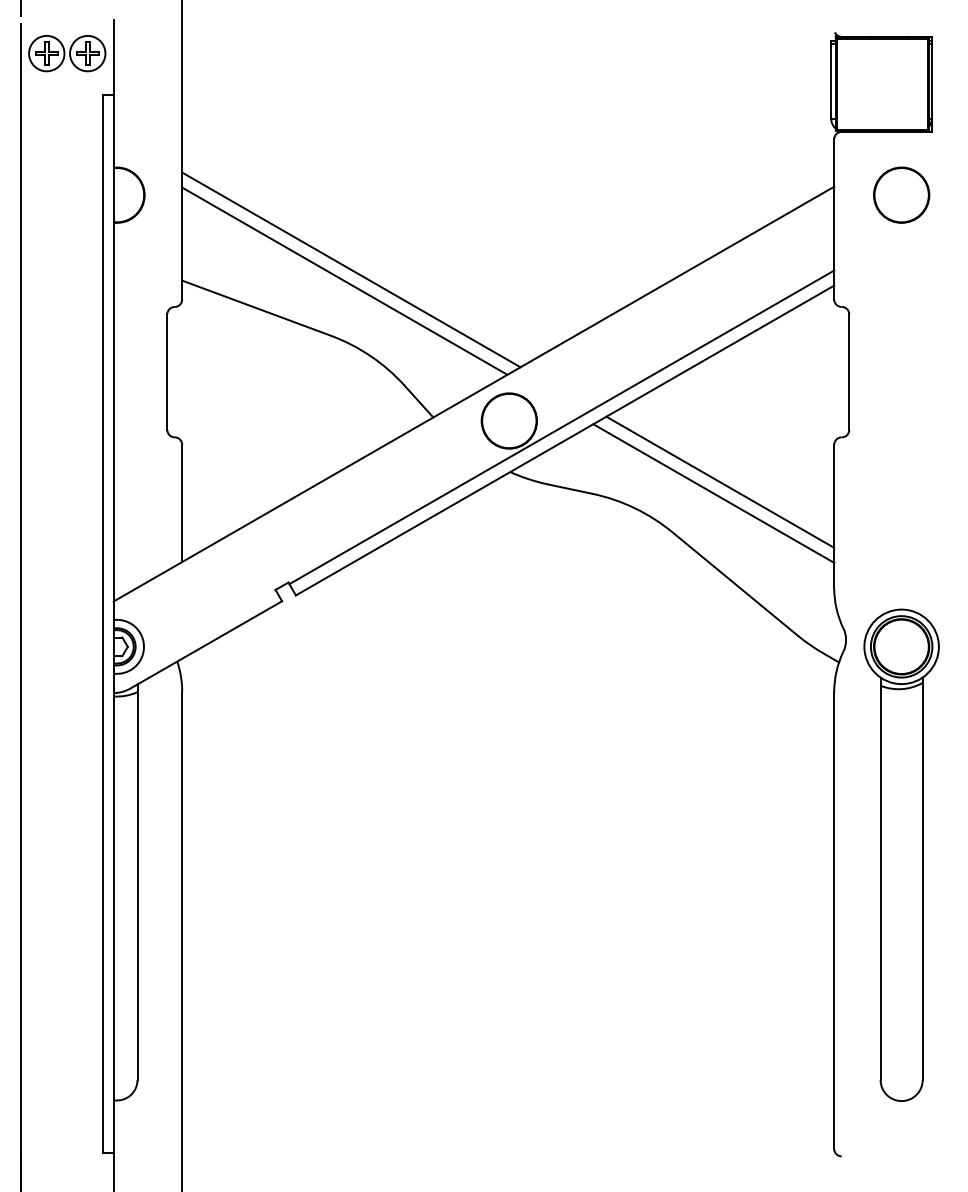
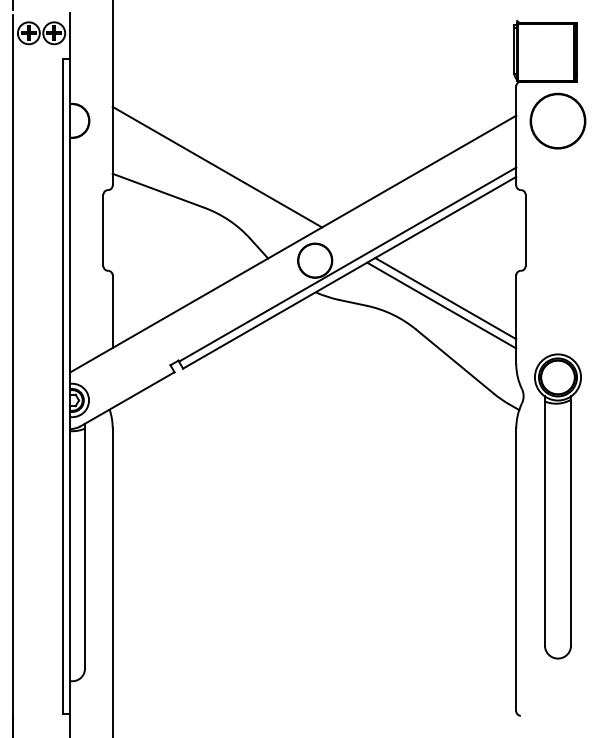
circle: (900, 194) -> (557, 120), size x1.6
line: (345, 281) -> (213, 174), removed
part: (900, 855) -> (557, 506), moved

